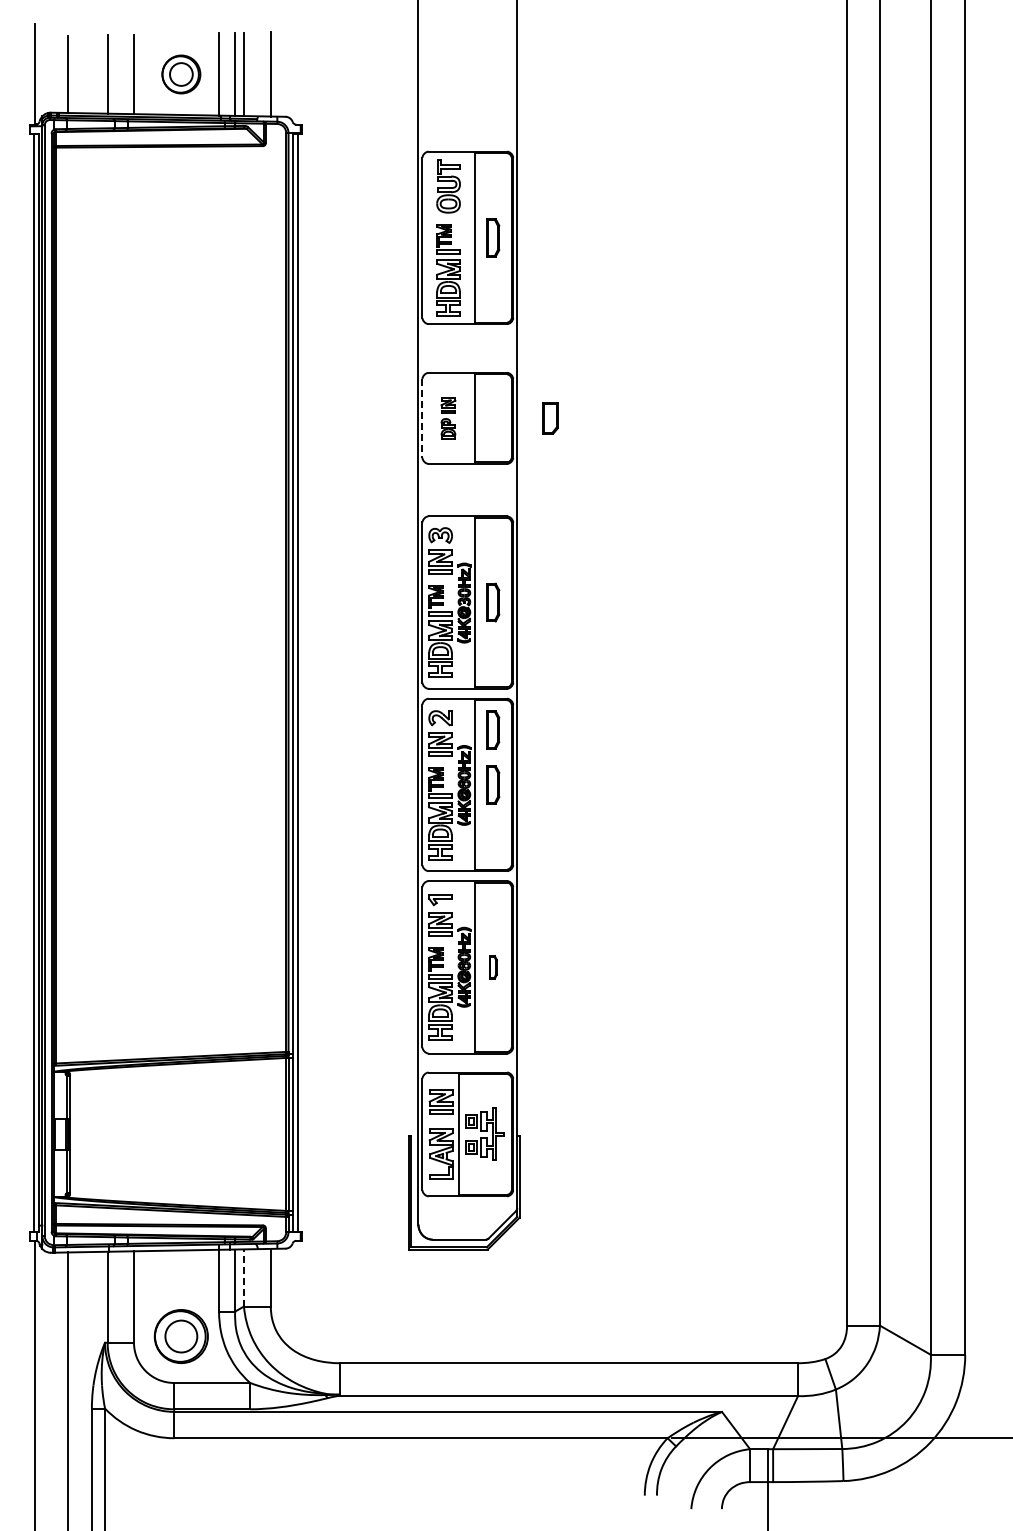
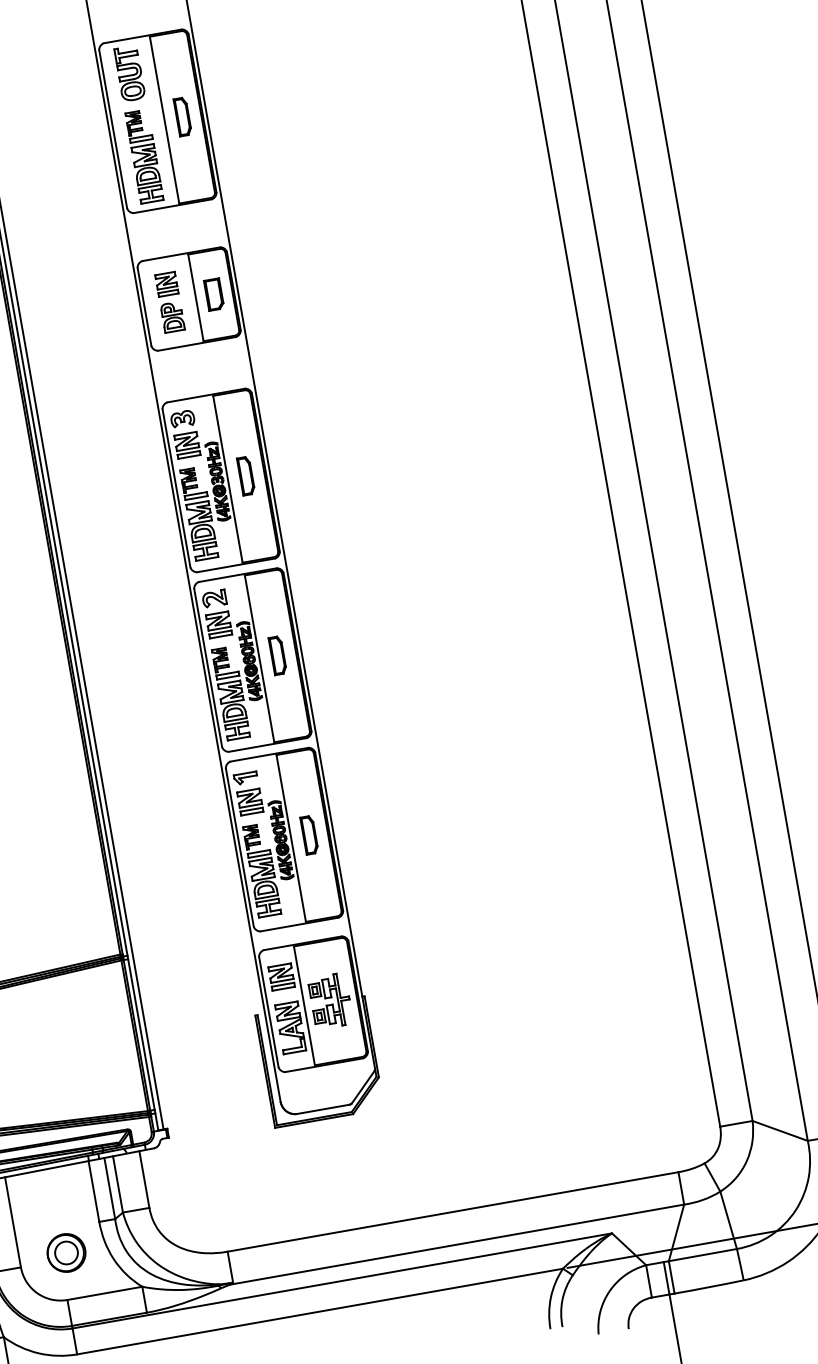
line: (422, 418) -> (144, 307), dashed -> solid
part: (448, 418) -> (170, 302), size x1.43
part: (550, 418) -> (214, 294), moved
part: (493, 729) -> (268, 600), removed
part: (493, 967) -> (309, 835), size x1.67
line: (243, 1277) -> (117, 1184), dashed -> solid
part: (181, 1336) -> (66, 1252), size x0.71

